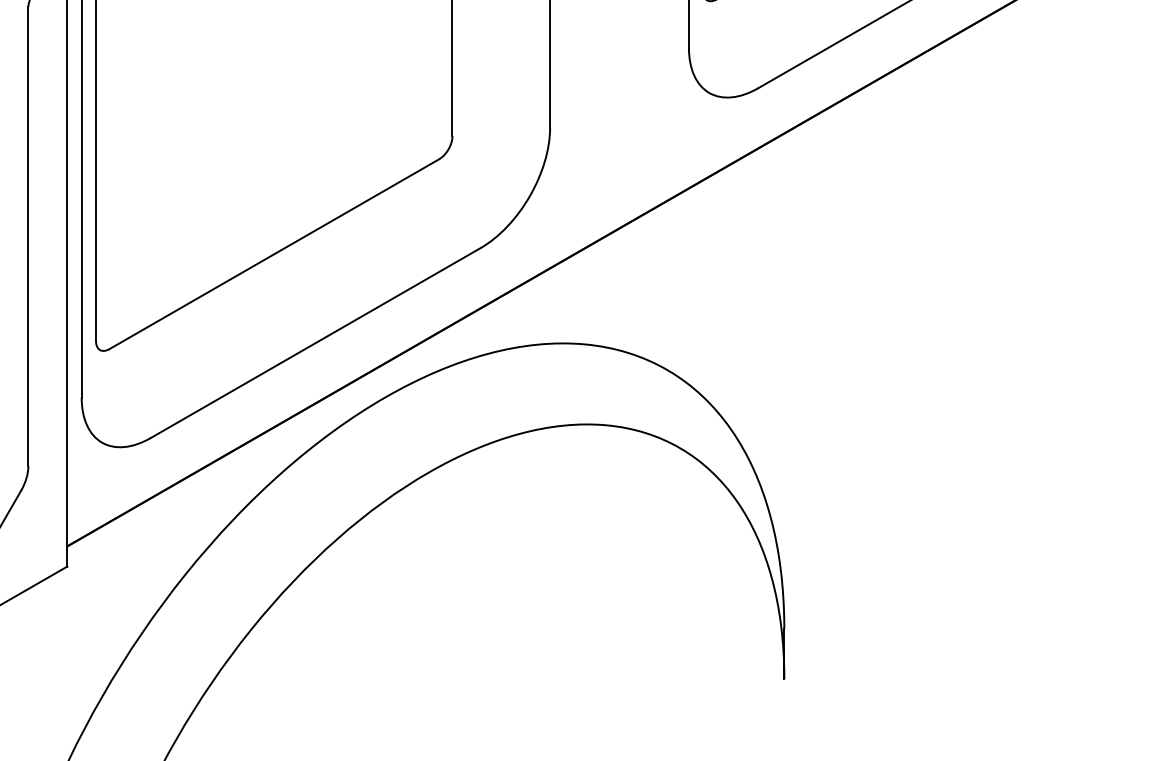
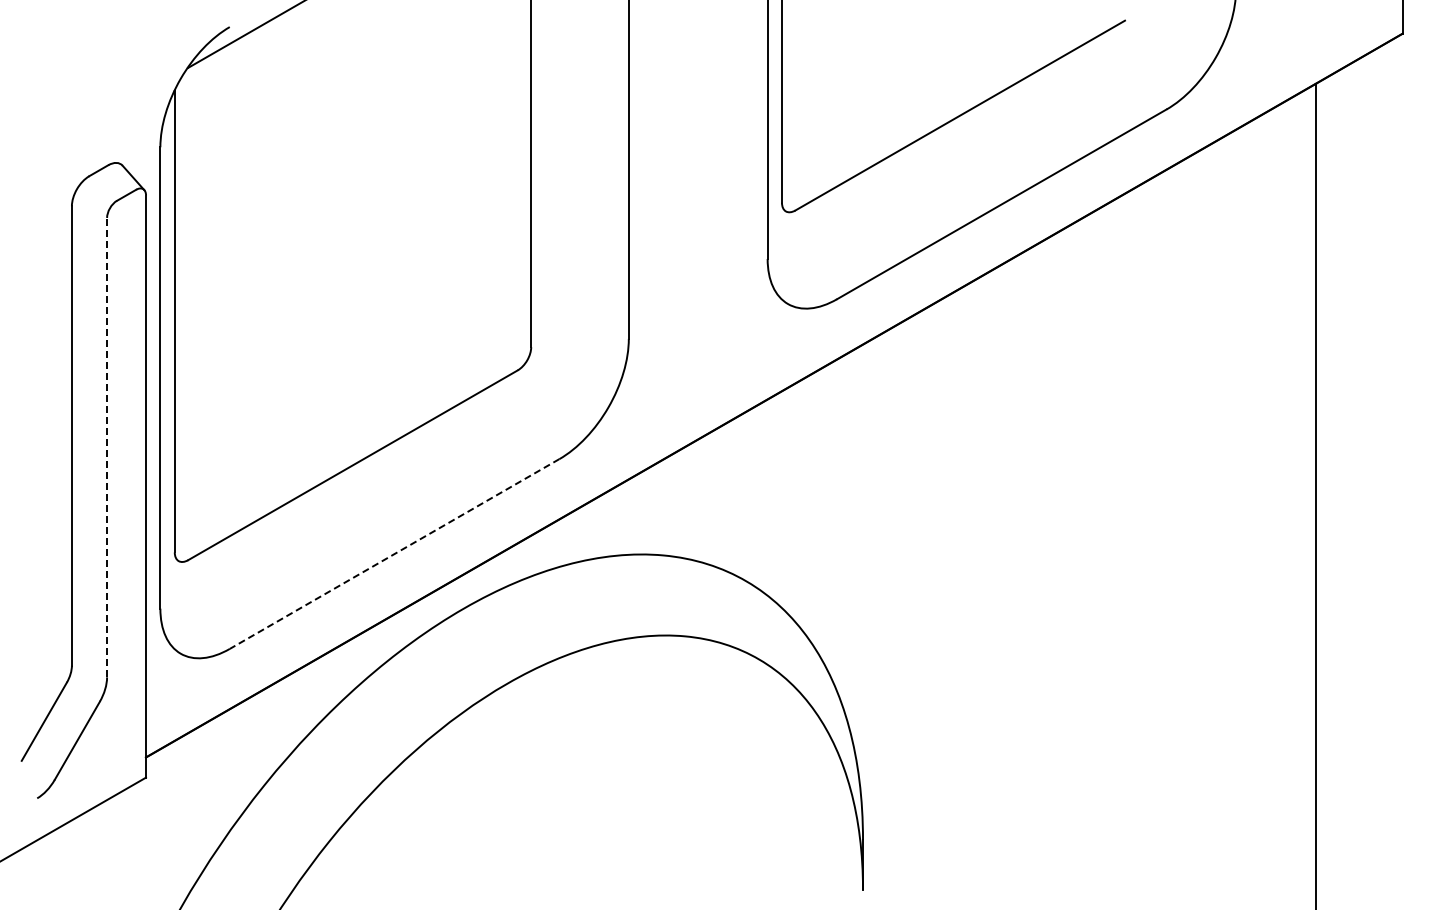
line: (28, 236) -> (107, 447), solid -> dashed
line: (315, 343) -> (394, 554), solid -> dashed

